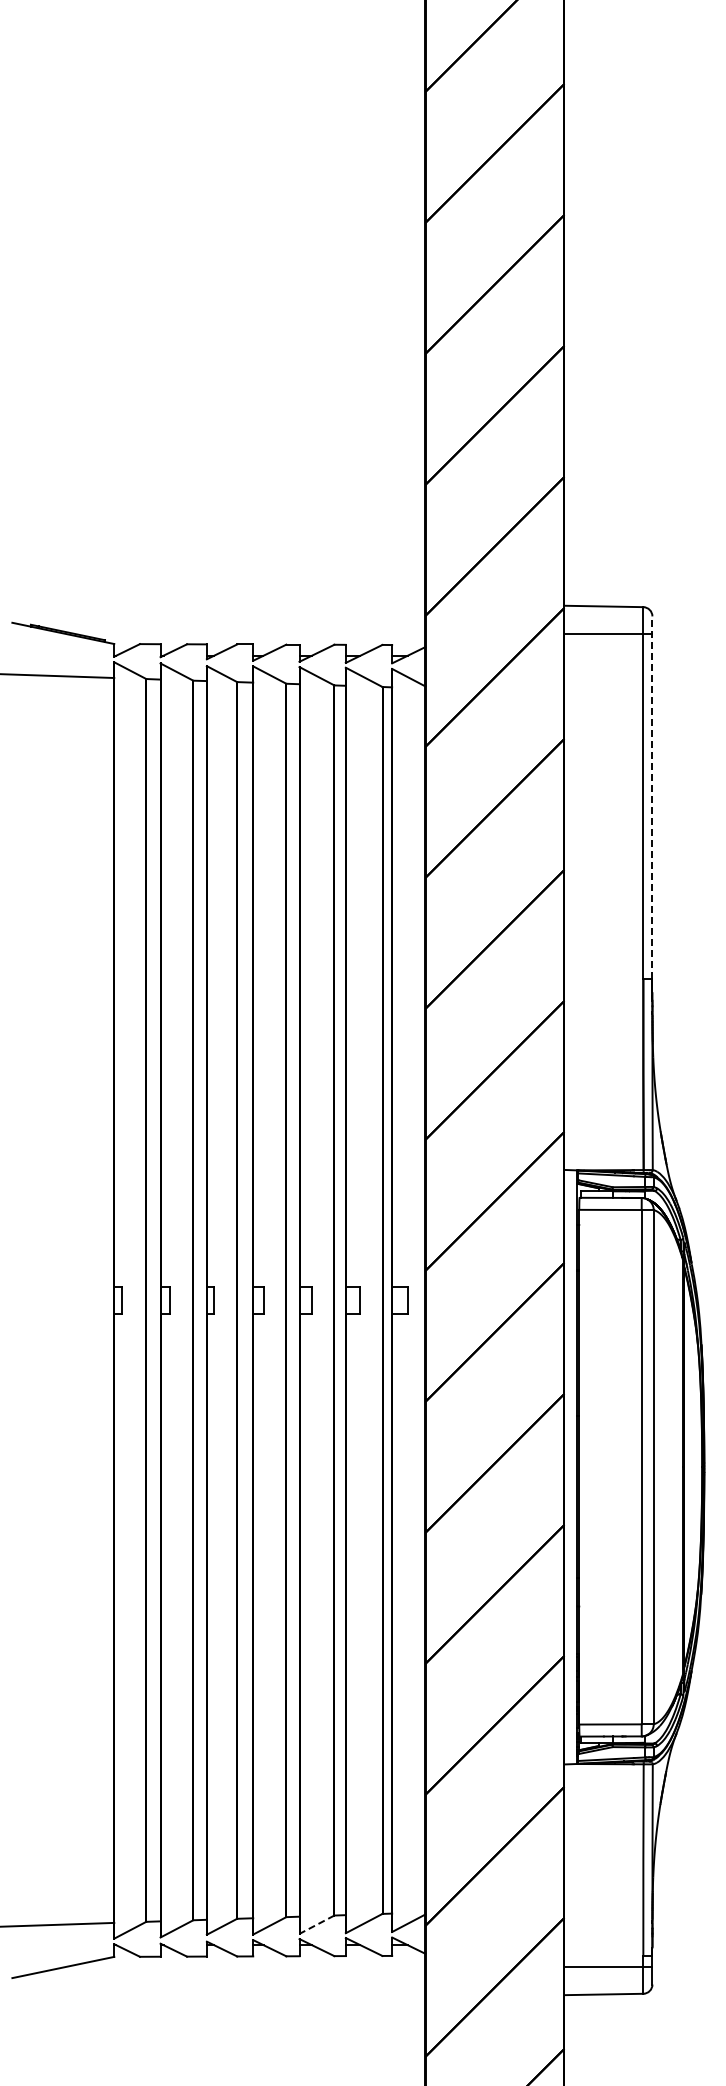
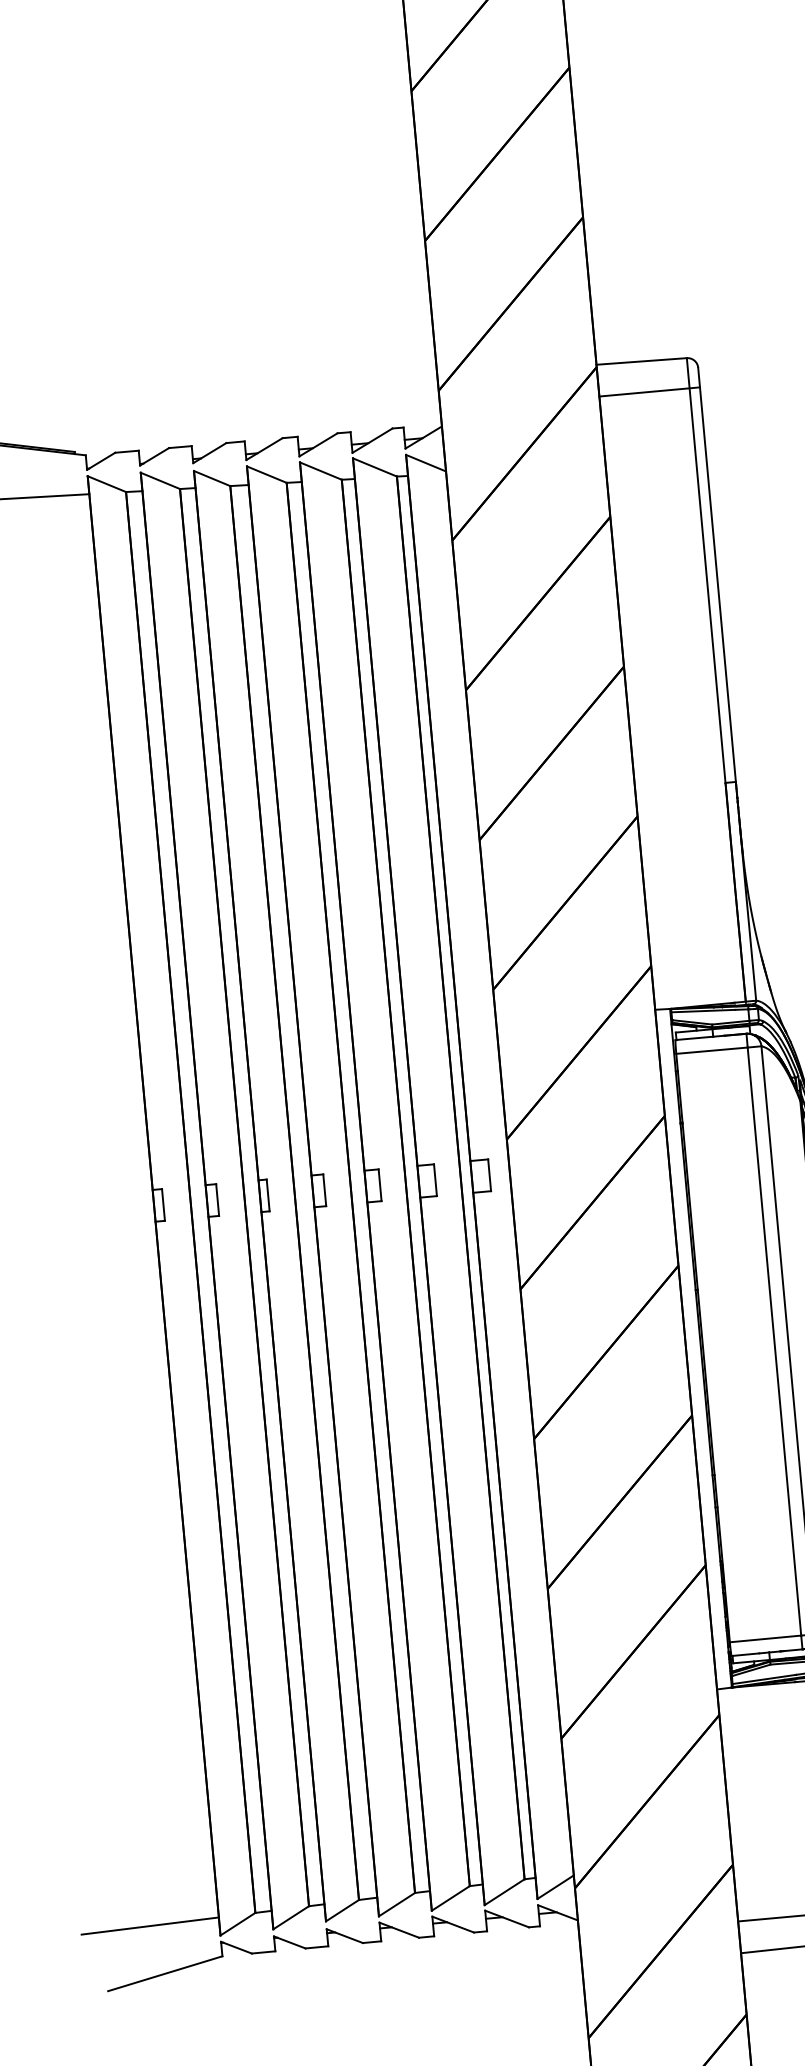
line: (652, 797) -> (717, 574), dashed -> solid
line: (316, 1924) -> (450, 1898), dashed -> solid

